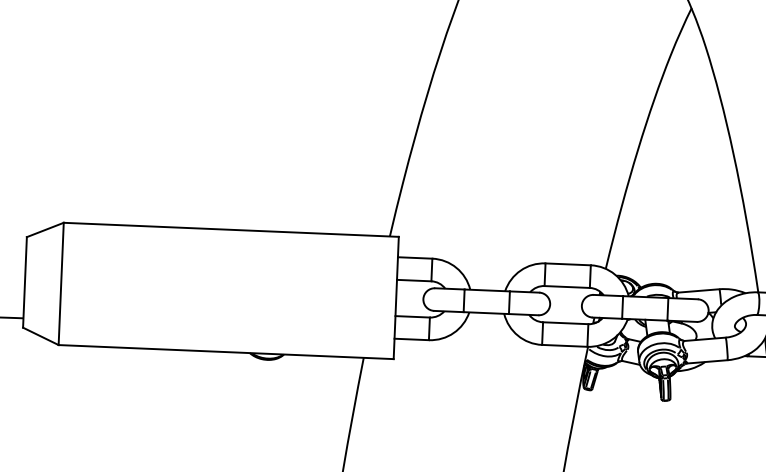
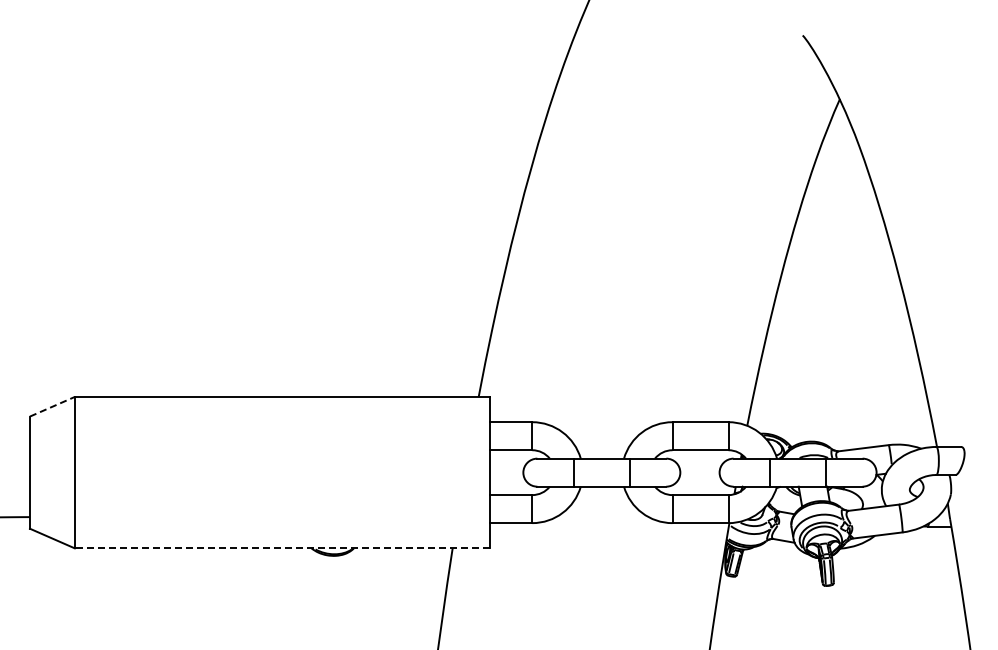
line: (45, 229) -> (52, 406), solid -> dashed
line: (225, 352) -> (281, 548), solid -> dashed

